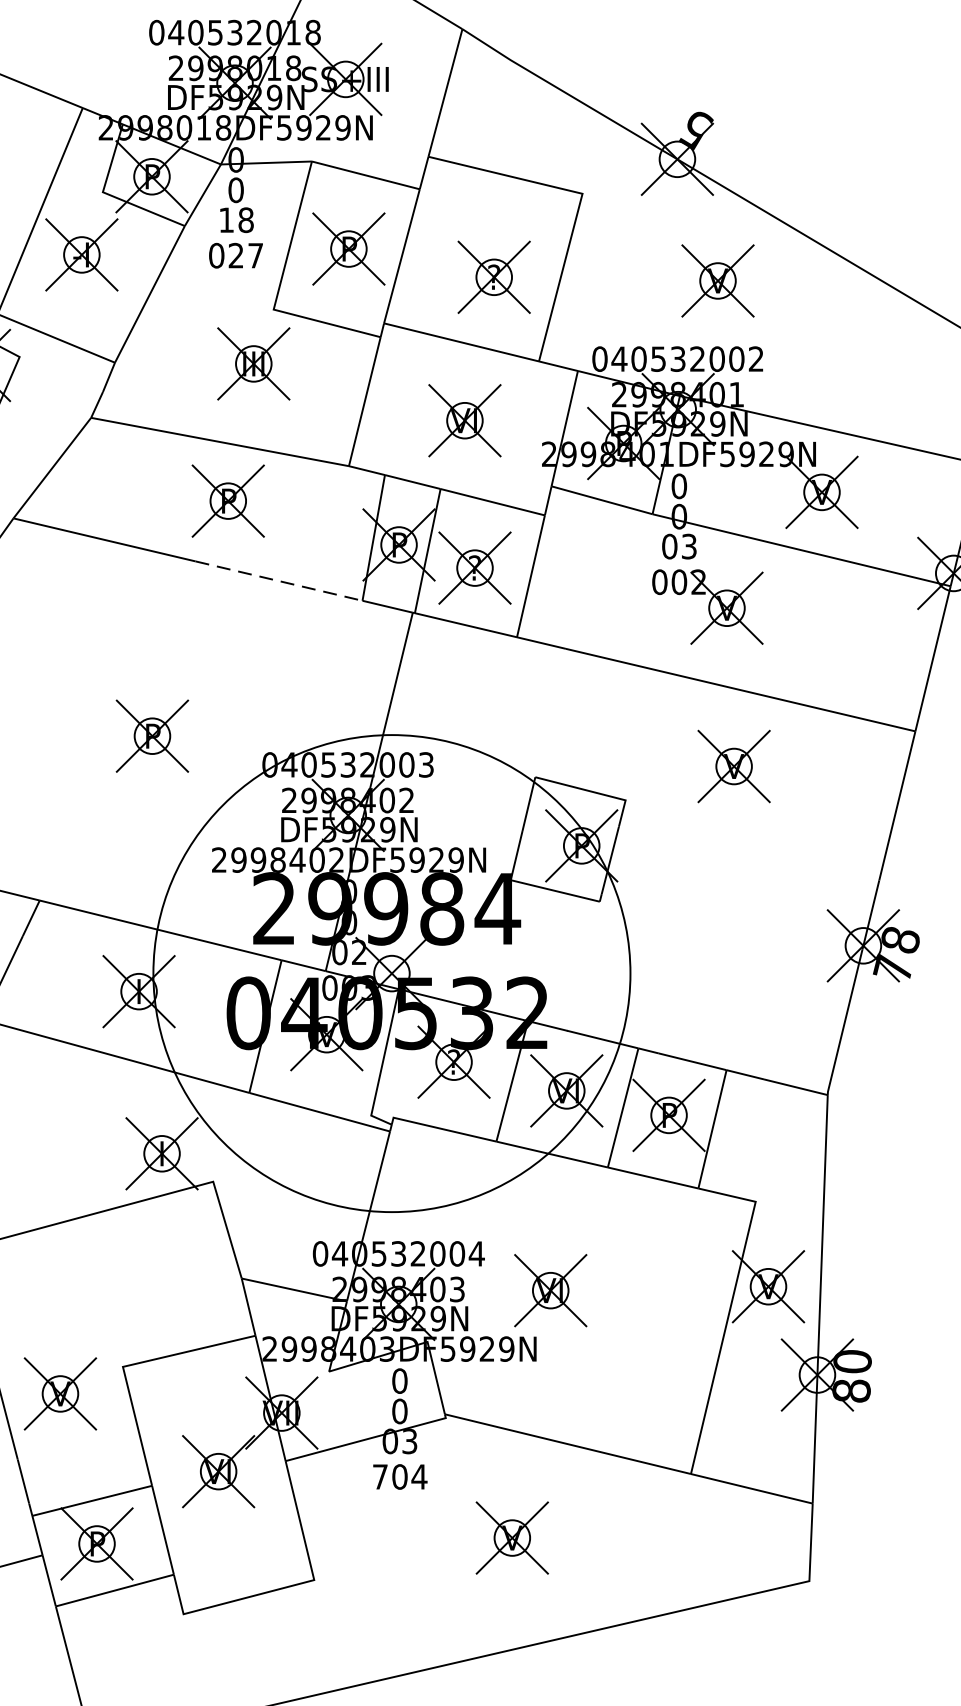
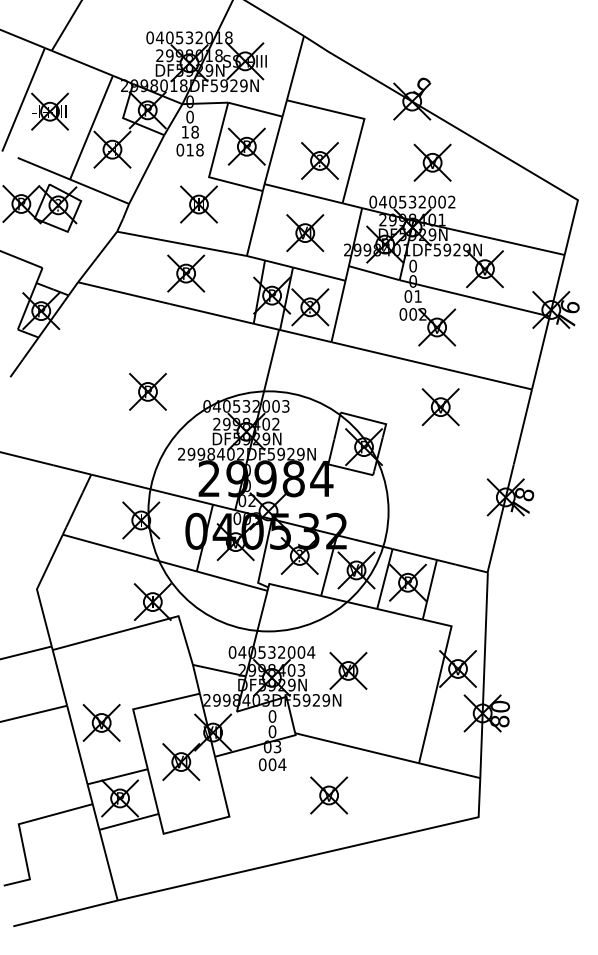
text: (244, 254) -> (194, 149), 027 -> 018
text: (687, 546) -> (417, 296), 03 -> 01
line: (280, 580) -> (212, 313), dashed -> solid
text: (379, 1476) -> (262, 764), 704 -> 004

